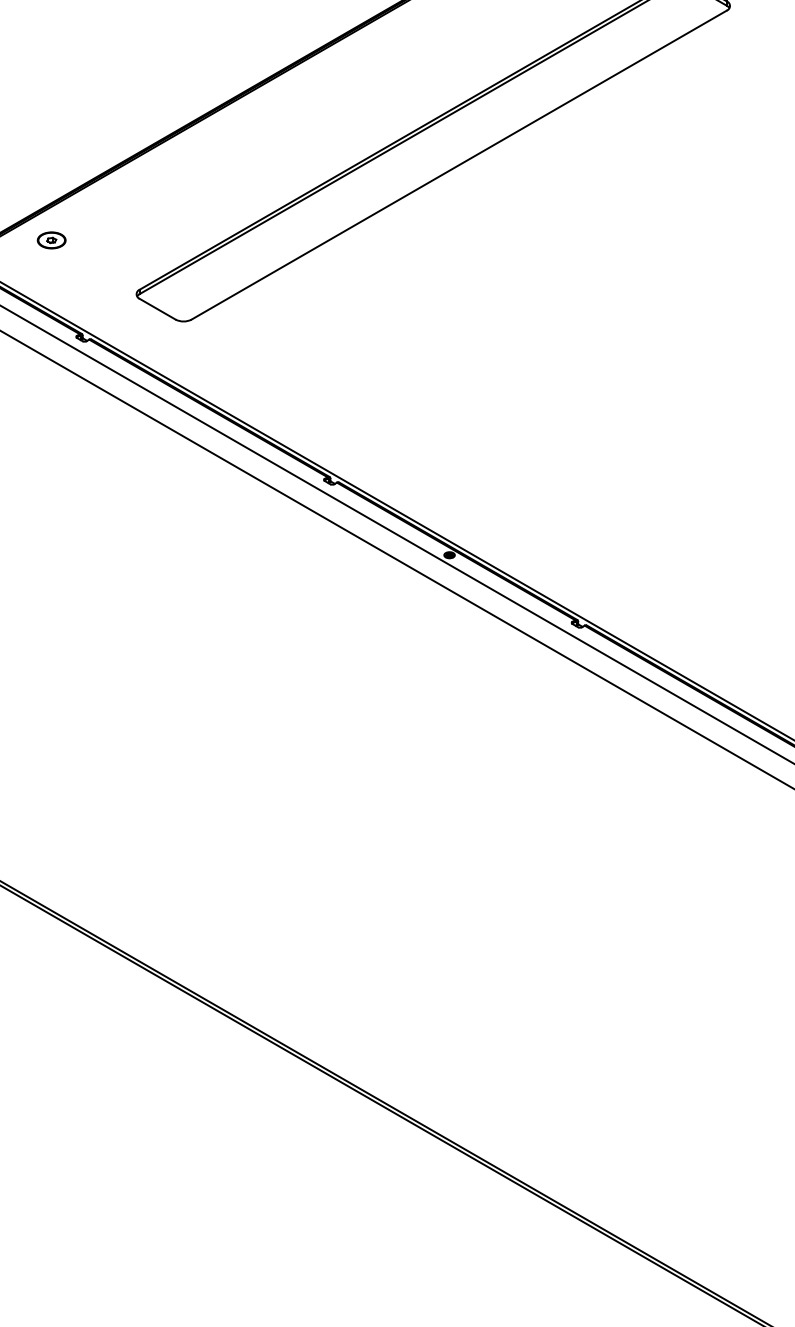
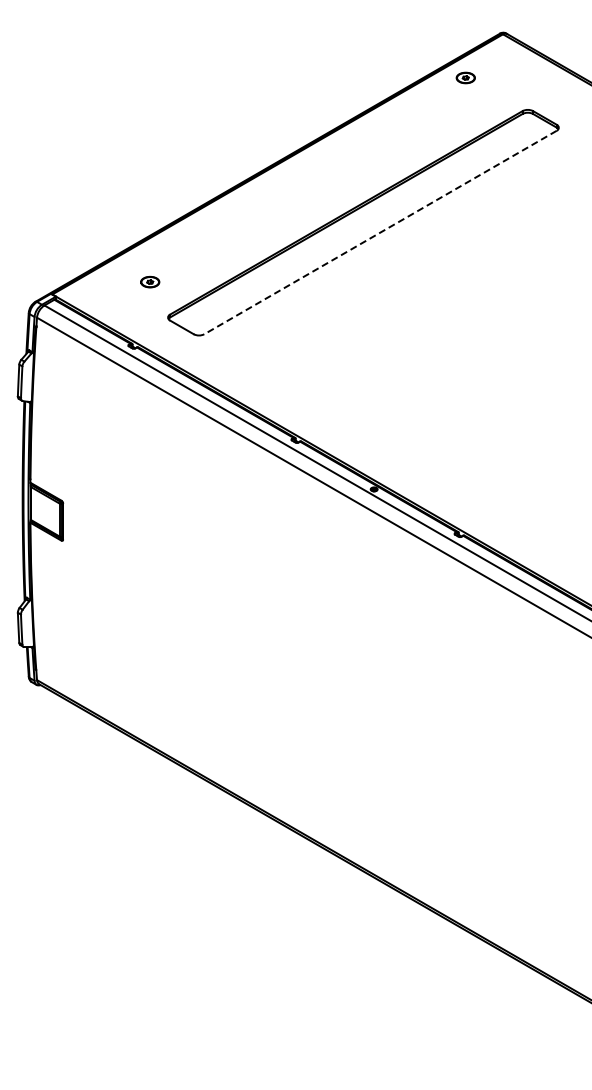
line: (459, 165) -> (380, 232), solid -> dashed
part: (52, 240) -> (150, 282), moved

